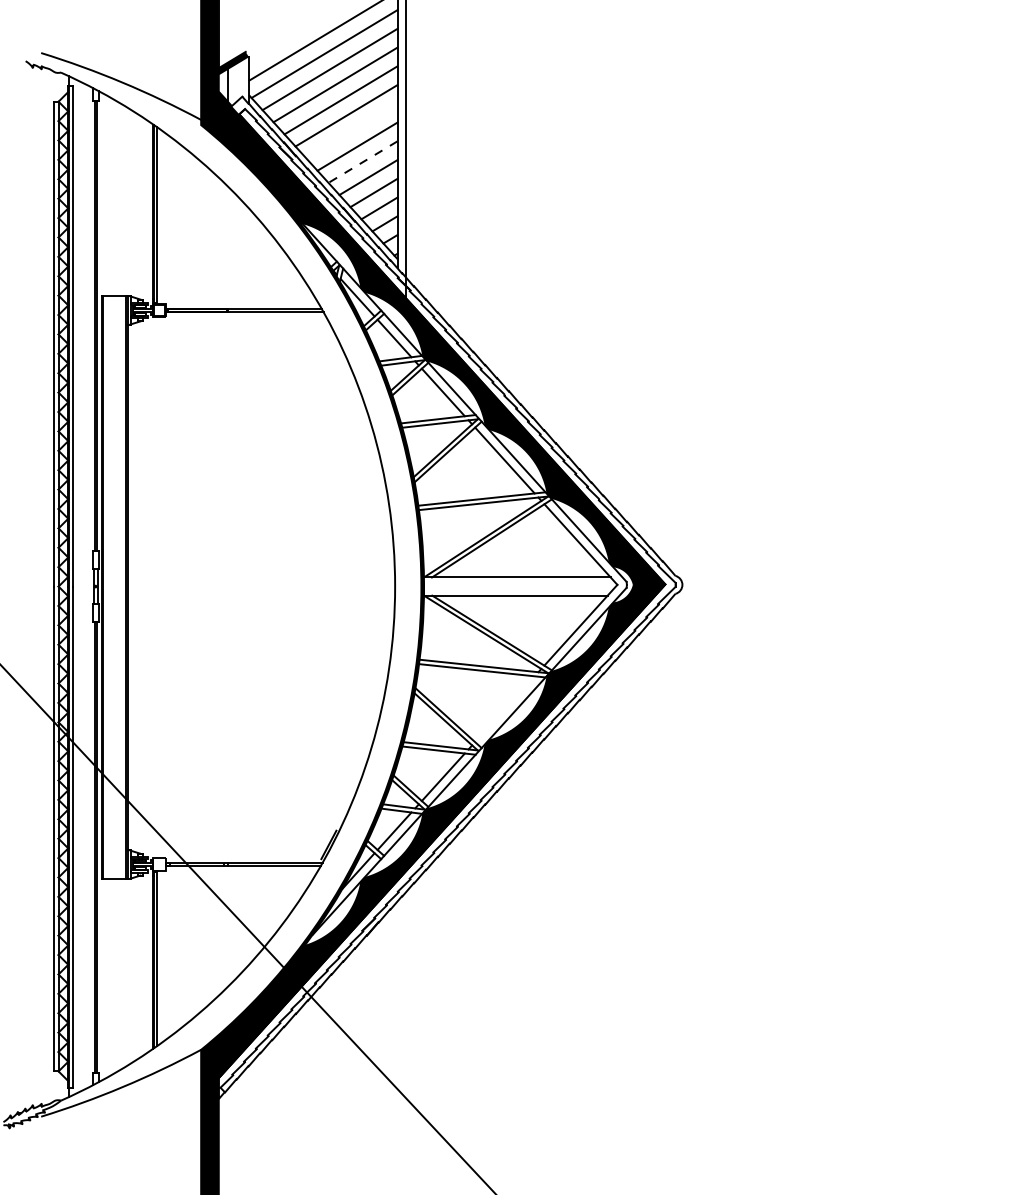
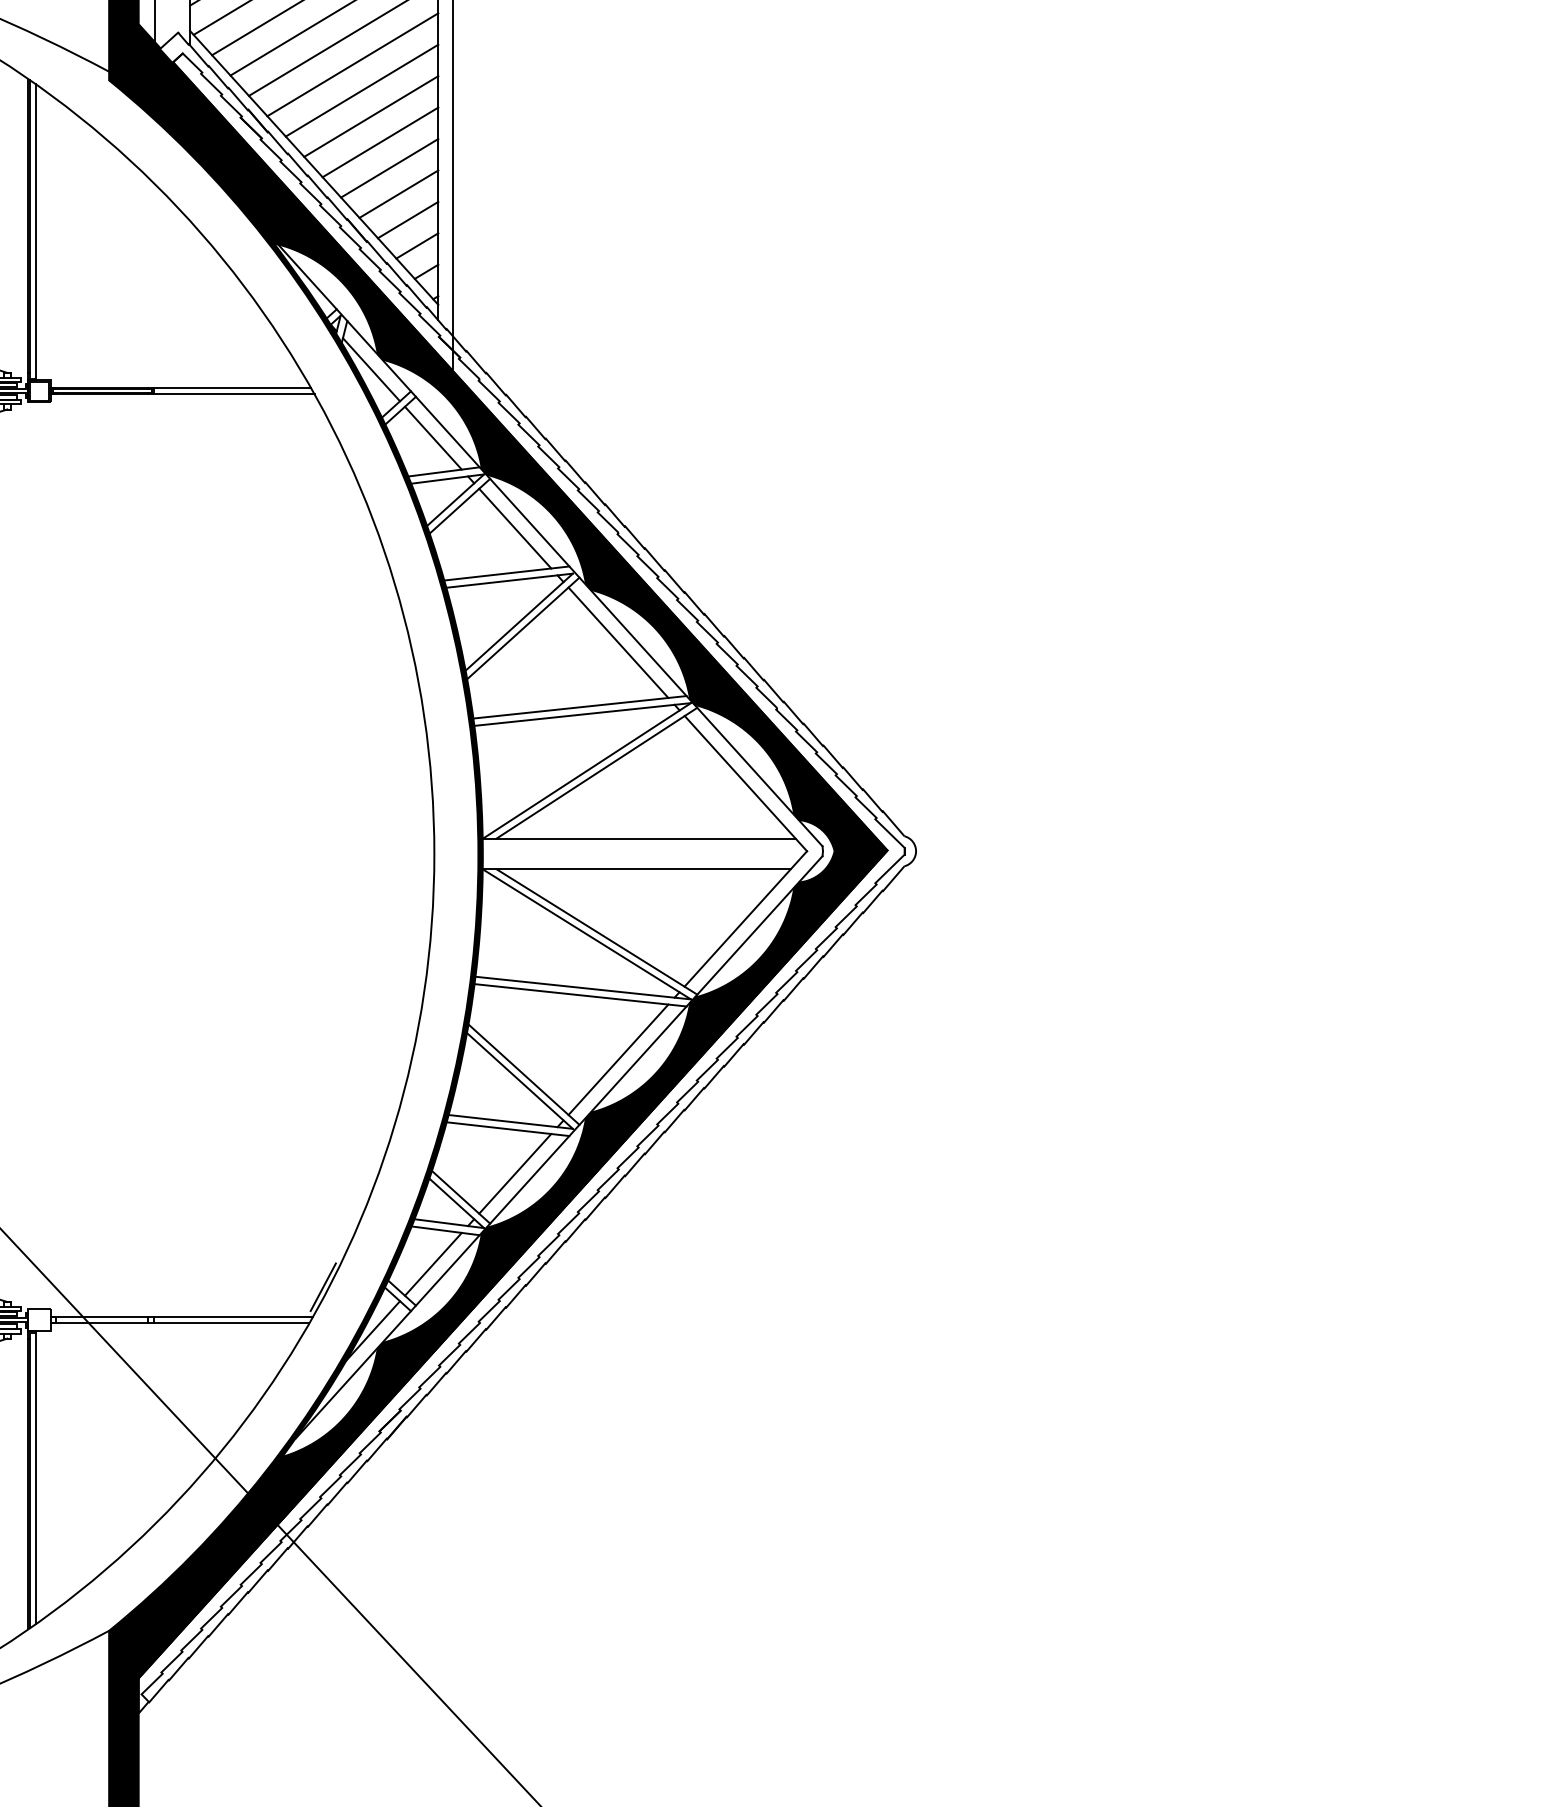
line: (351, 130) -> (361, 89), added
line: (362, 162) -> (379, 143), dashed -> solid
line: (504, 709) -> (617, 1060), added

